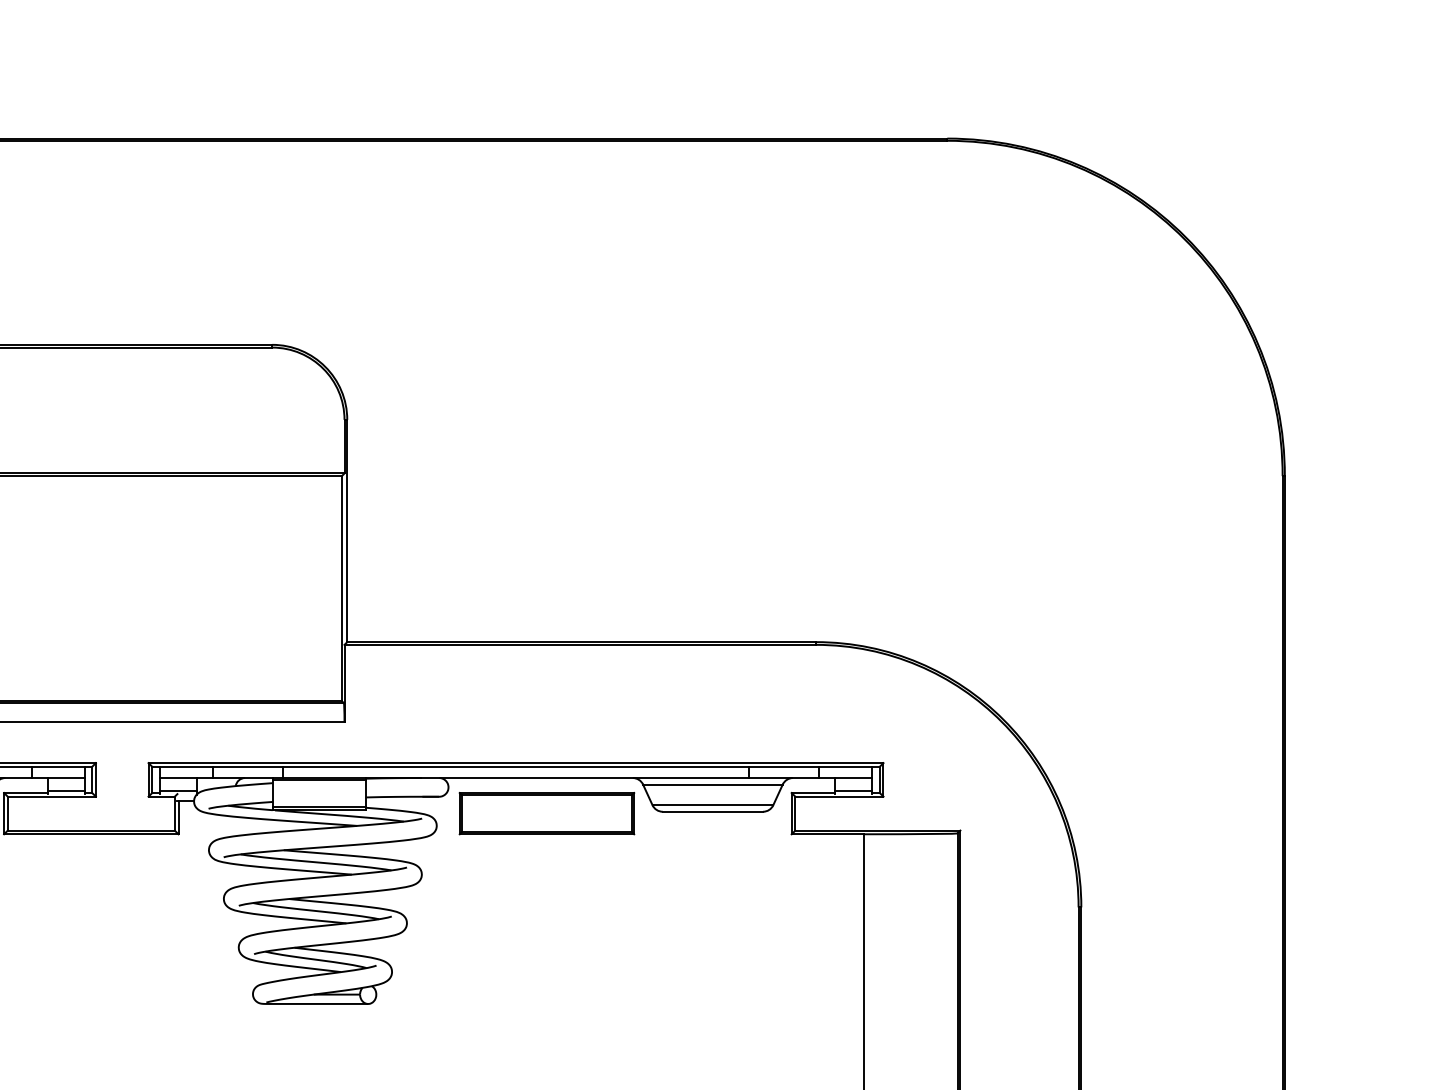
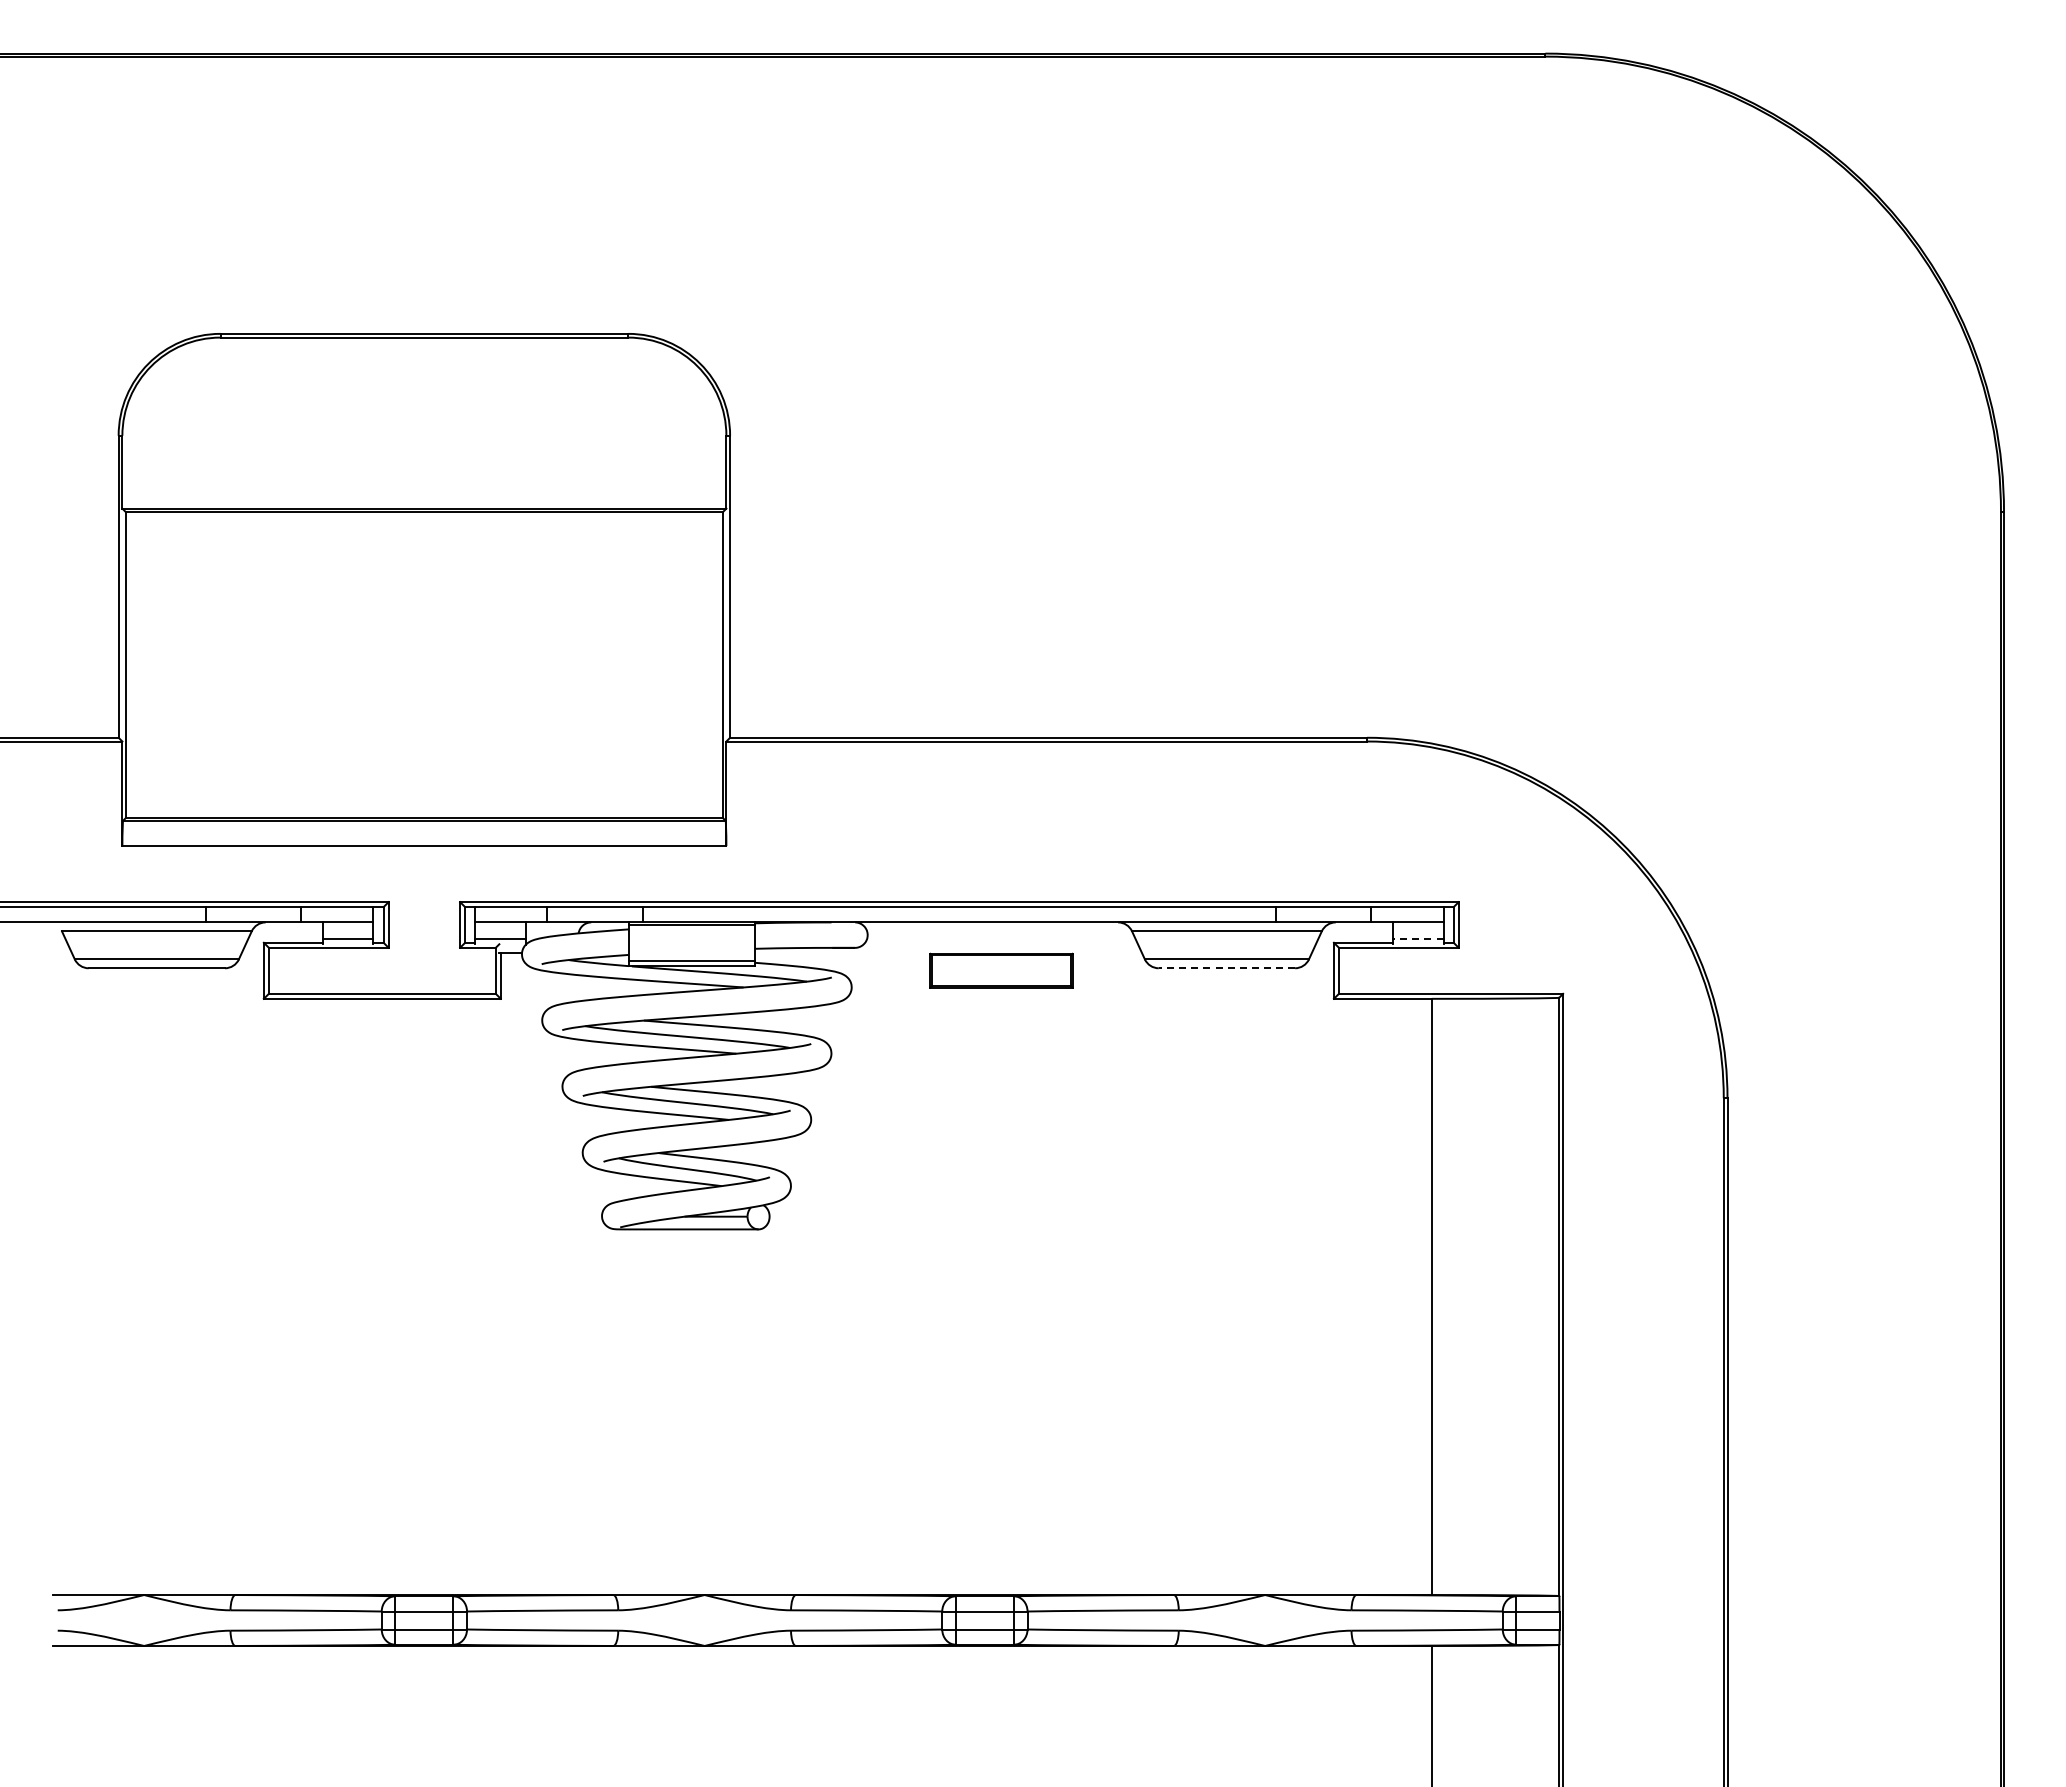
line: (853, 790) -> (1417, 939), solid -> dashed
line: (712, 811) -> (1226, 968), solid -> dashed
part: (547, 813) -> (1001, 970), size x0.6

